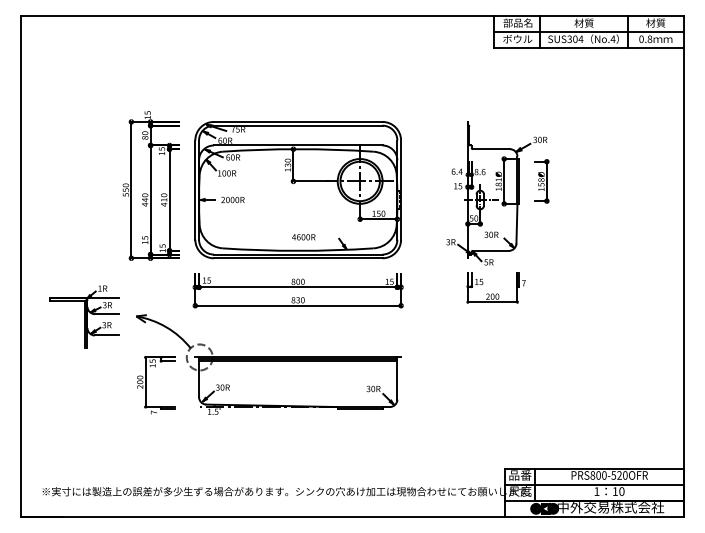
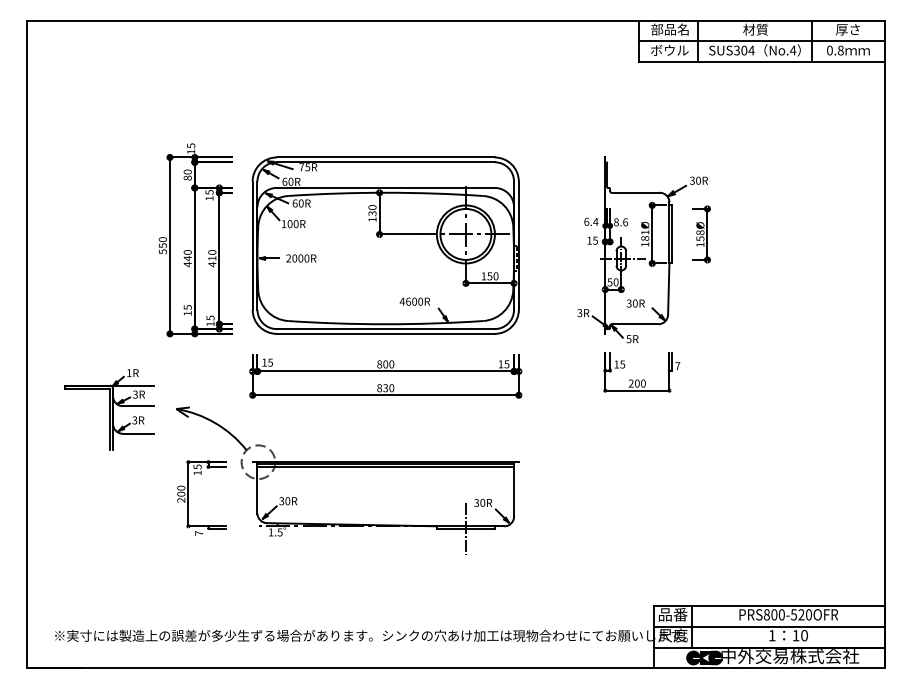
text: (655, 23) -> (848, 29), 材質 -> 厚さ
text: (303, 237) -> (414, 301), moved
line: (359, 409) -> (465, 529), added

